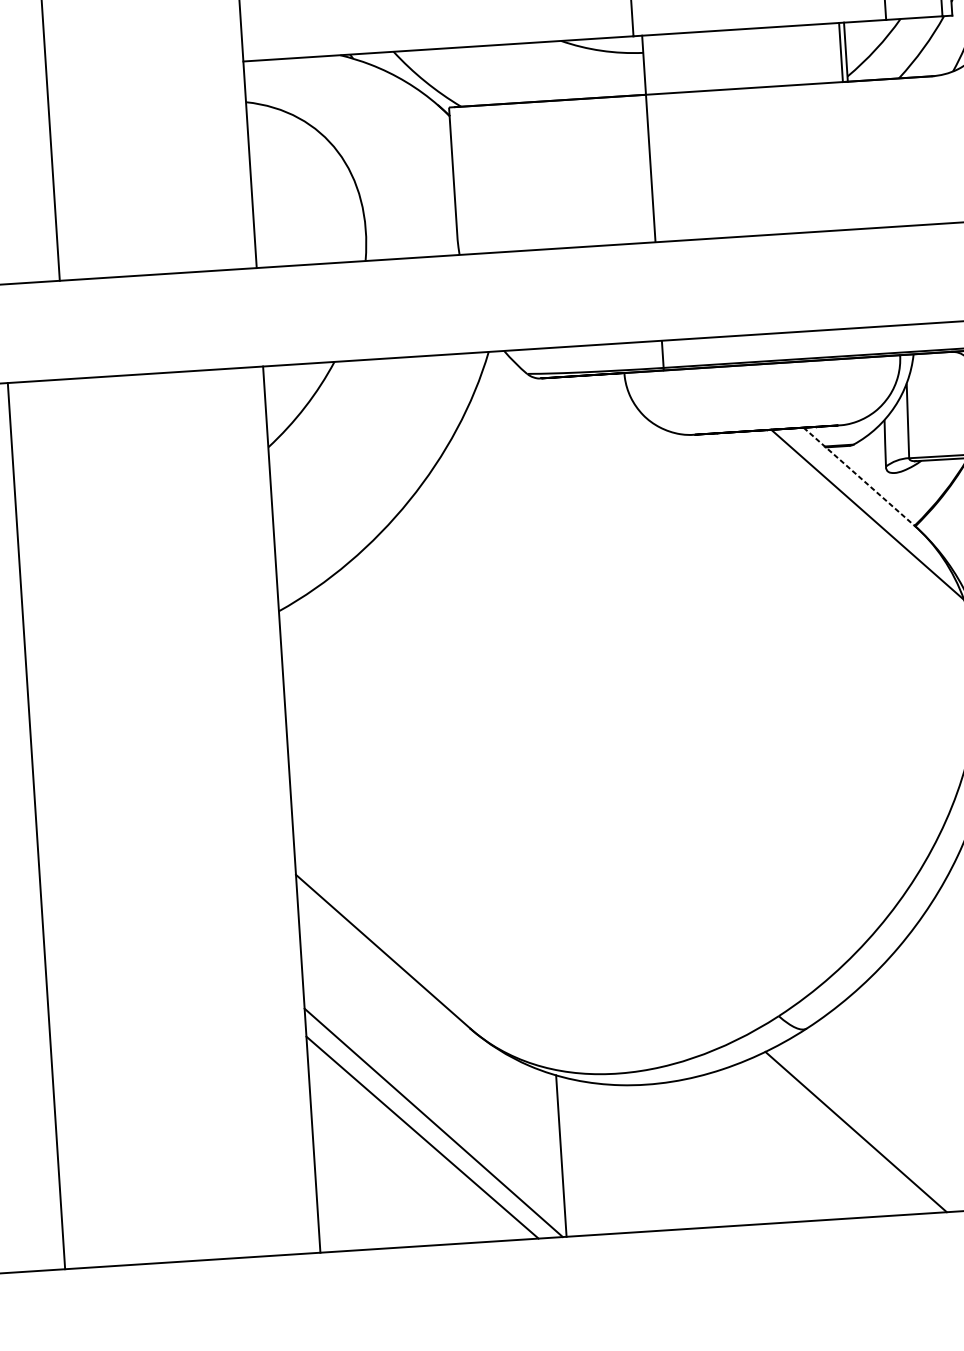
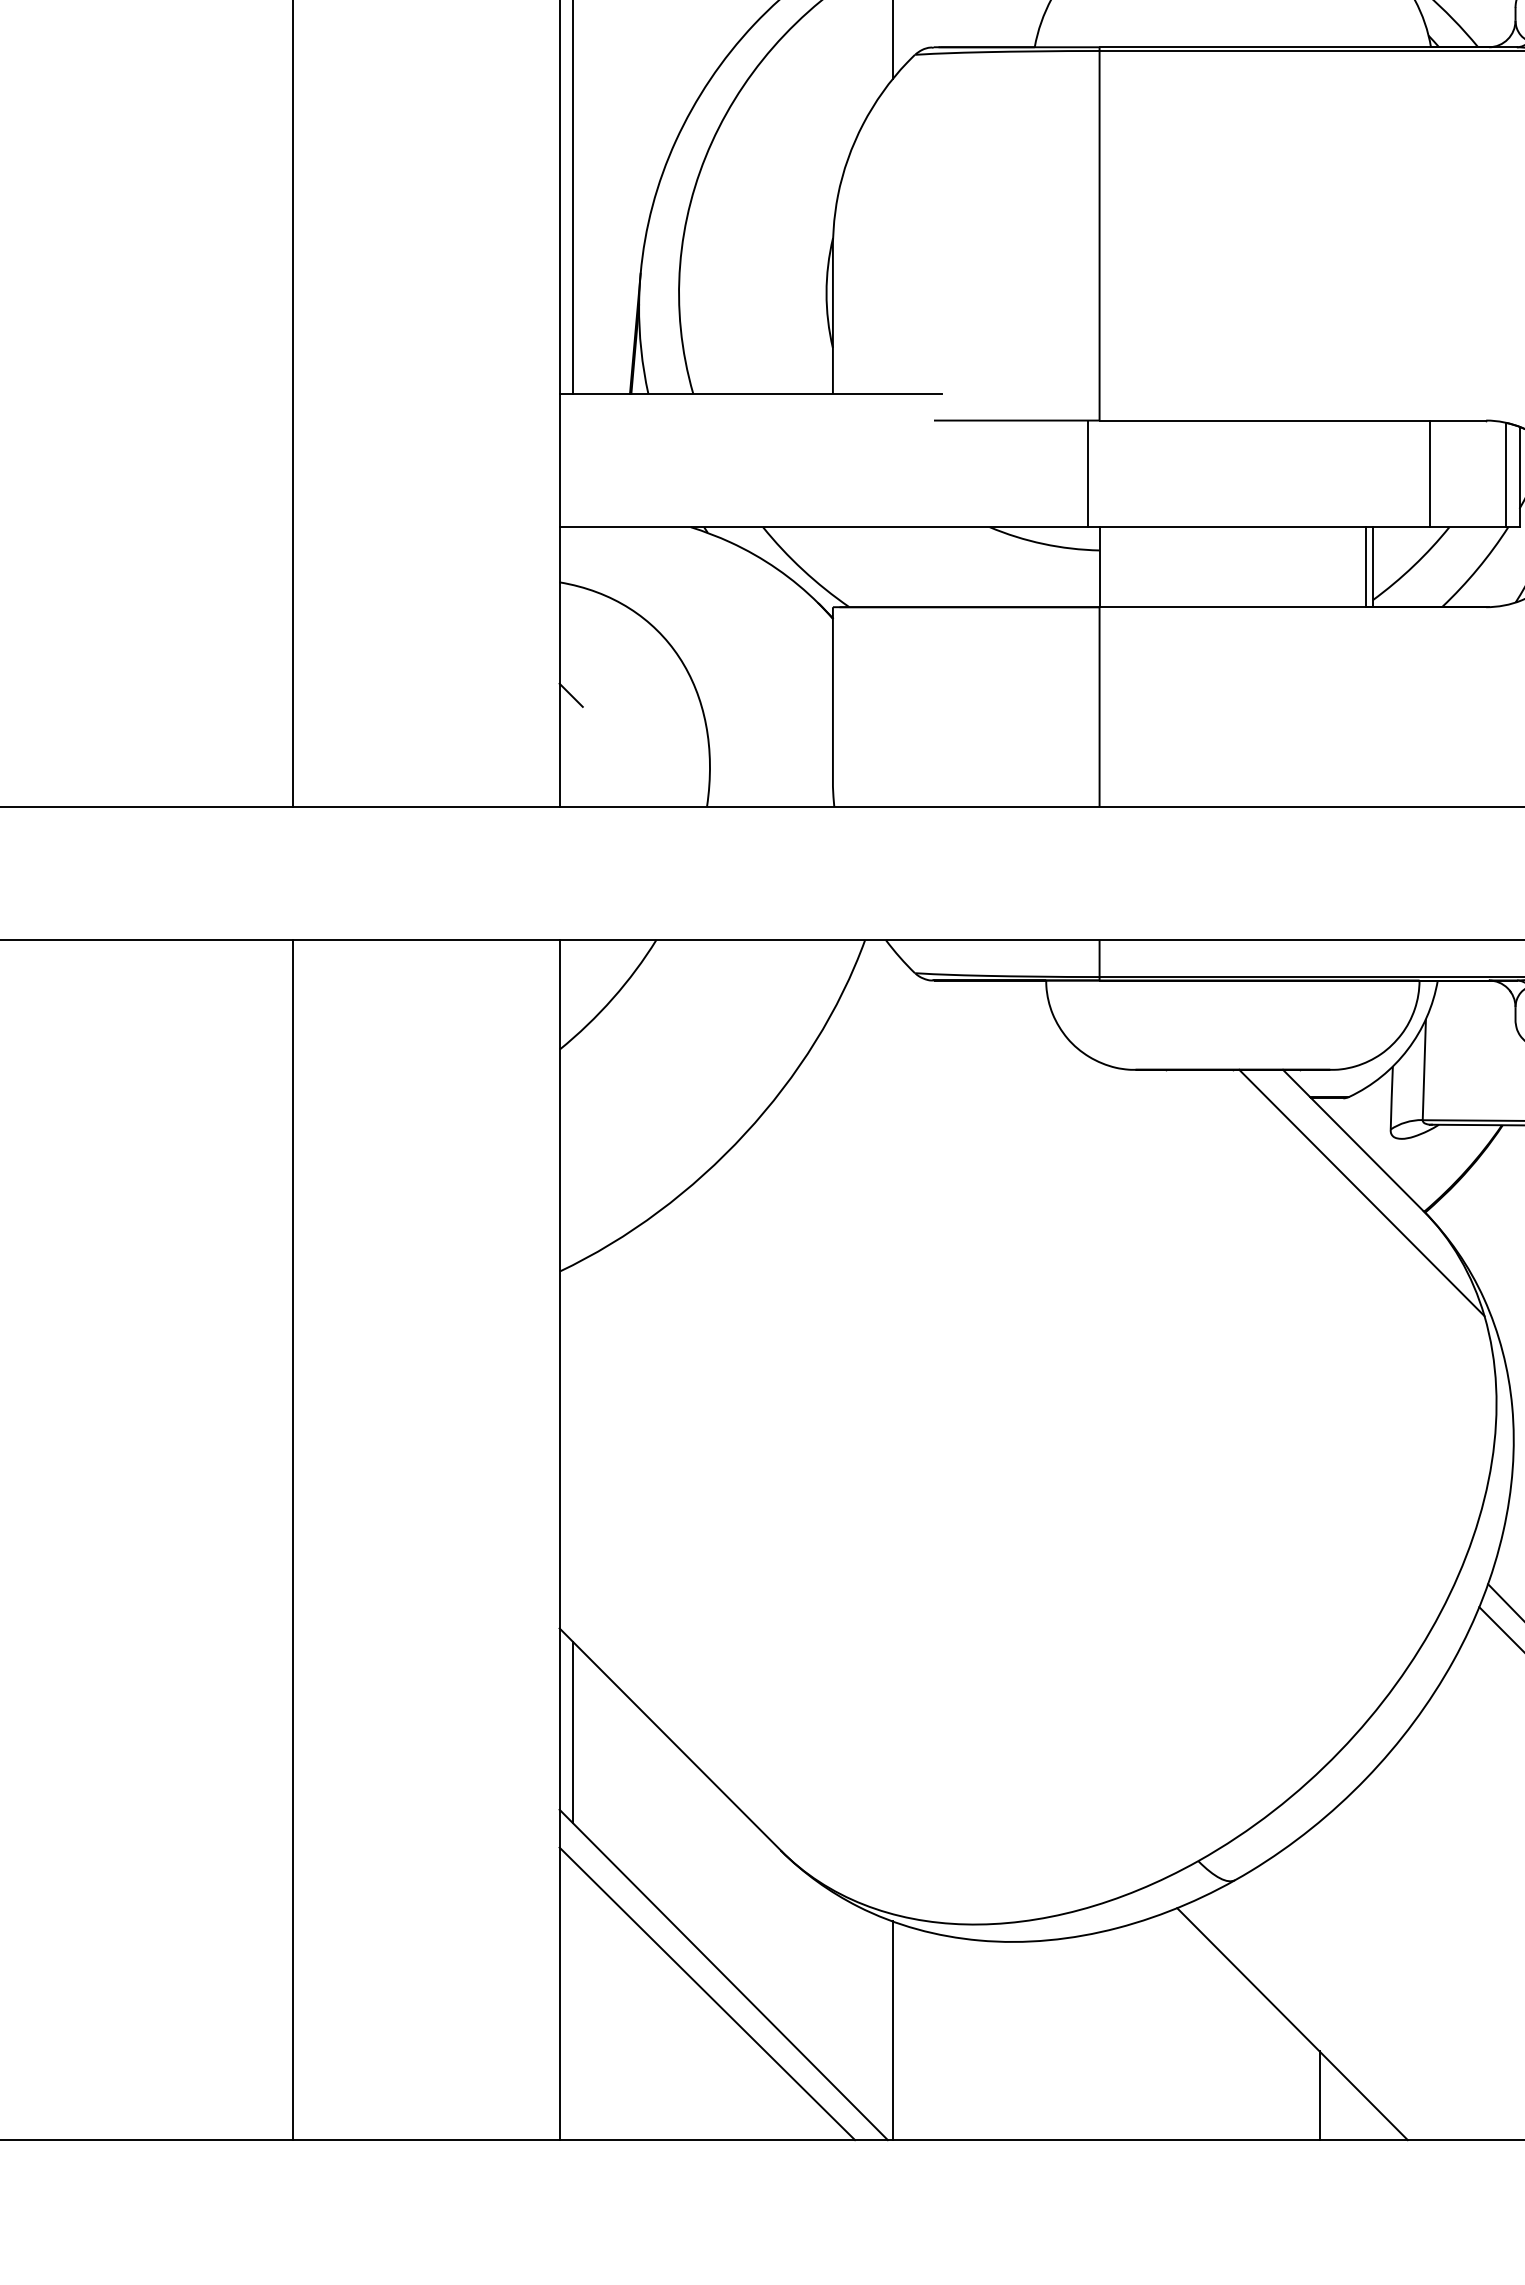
line: (259, 184) -> (570, 694), added
line: (859, 476) -> (1353, 1140), dashed -> solid
line: (36, 826) -> (292, 1540), moved
line: (310, 951) -> (572, 1732), added
line: (879, 1183) -> (1319, 2095), added

